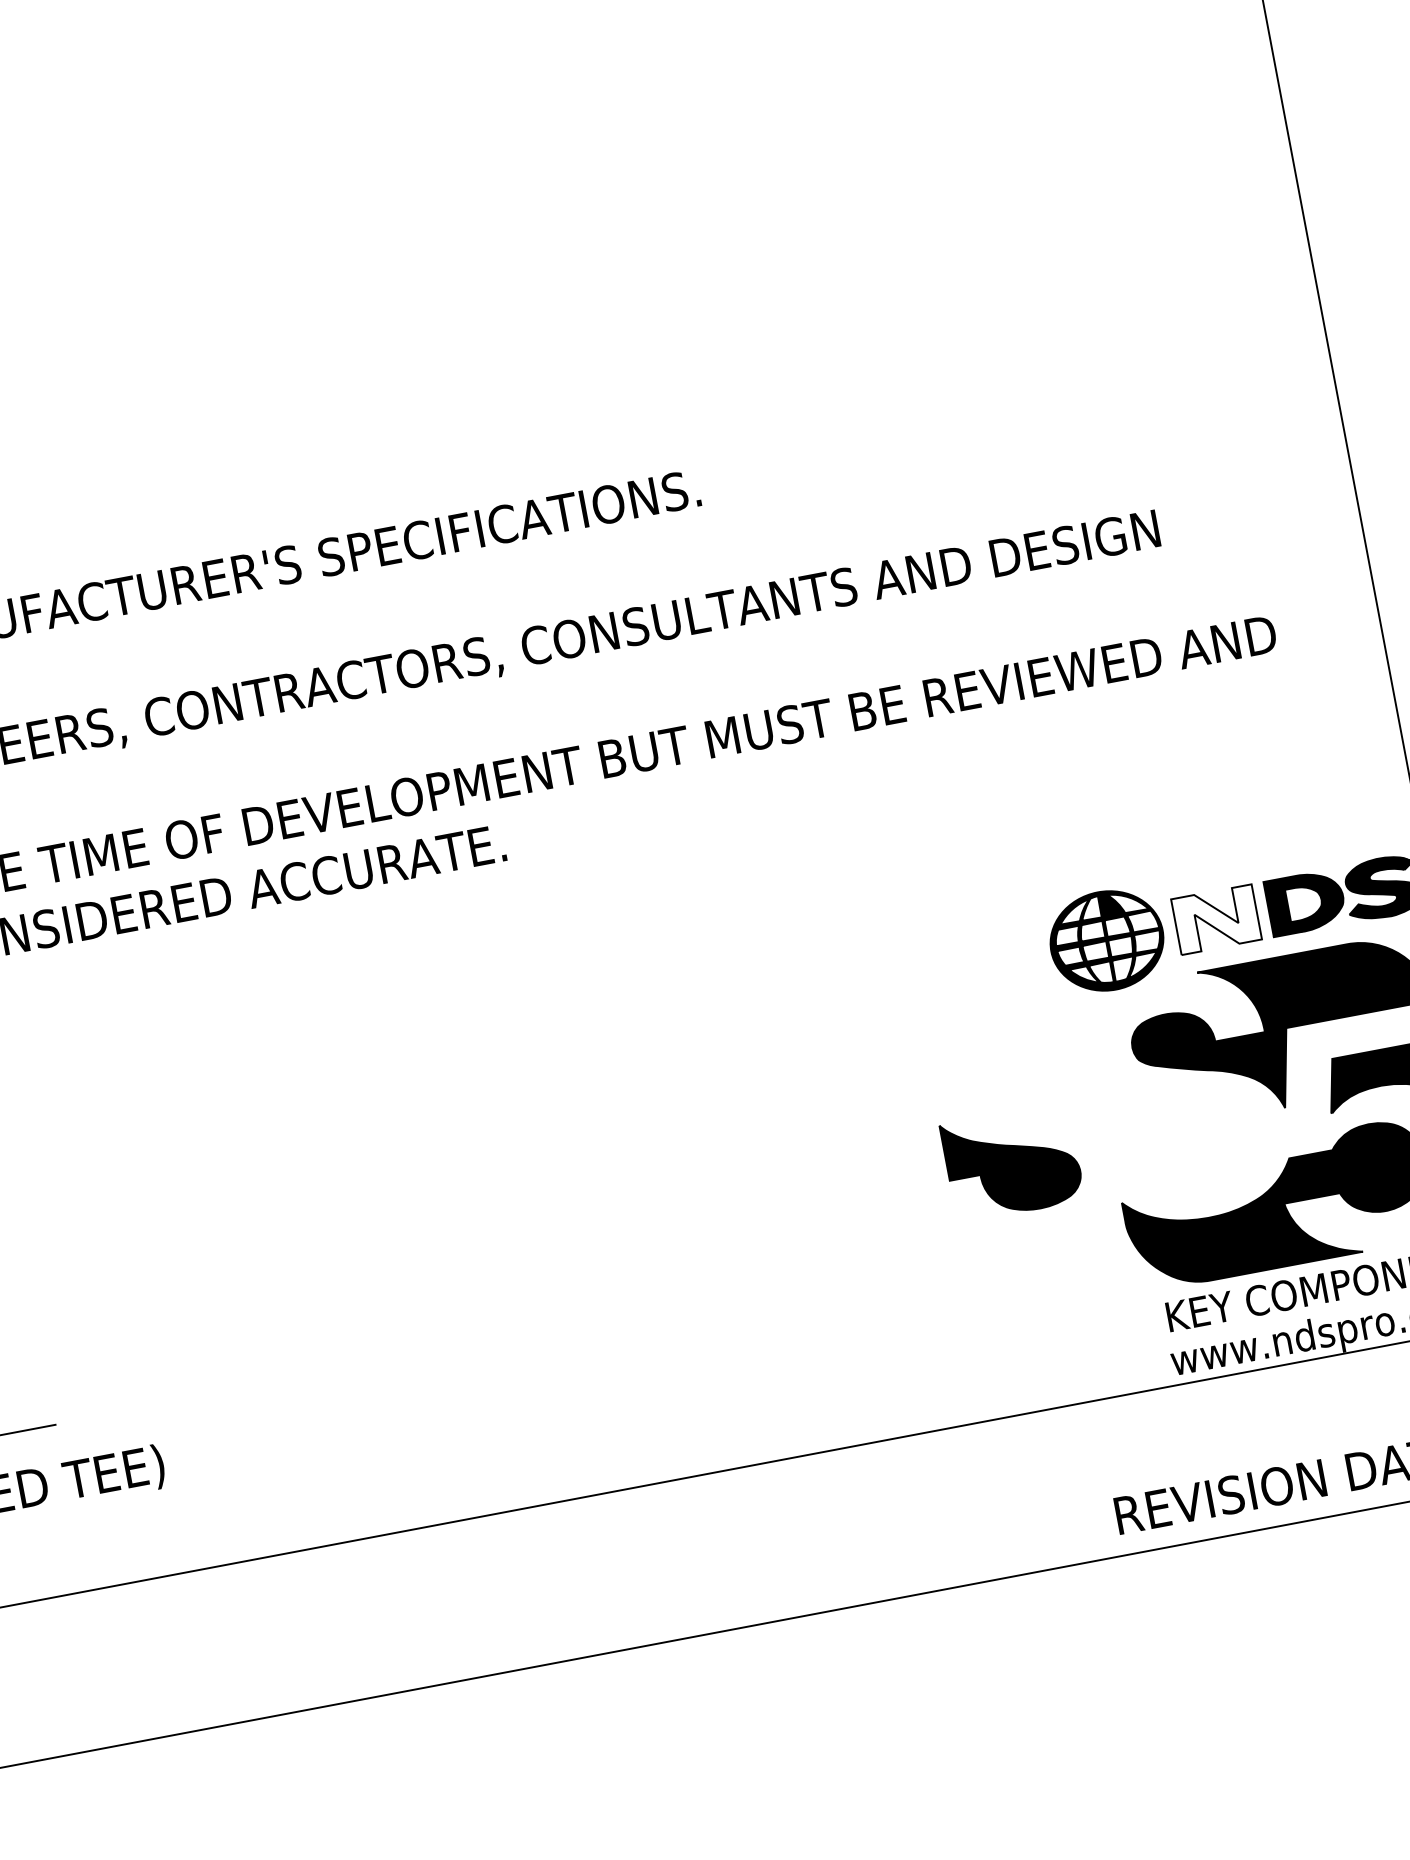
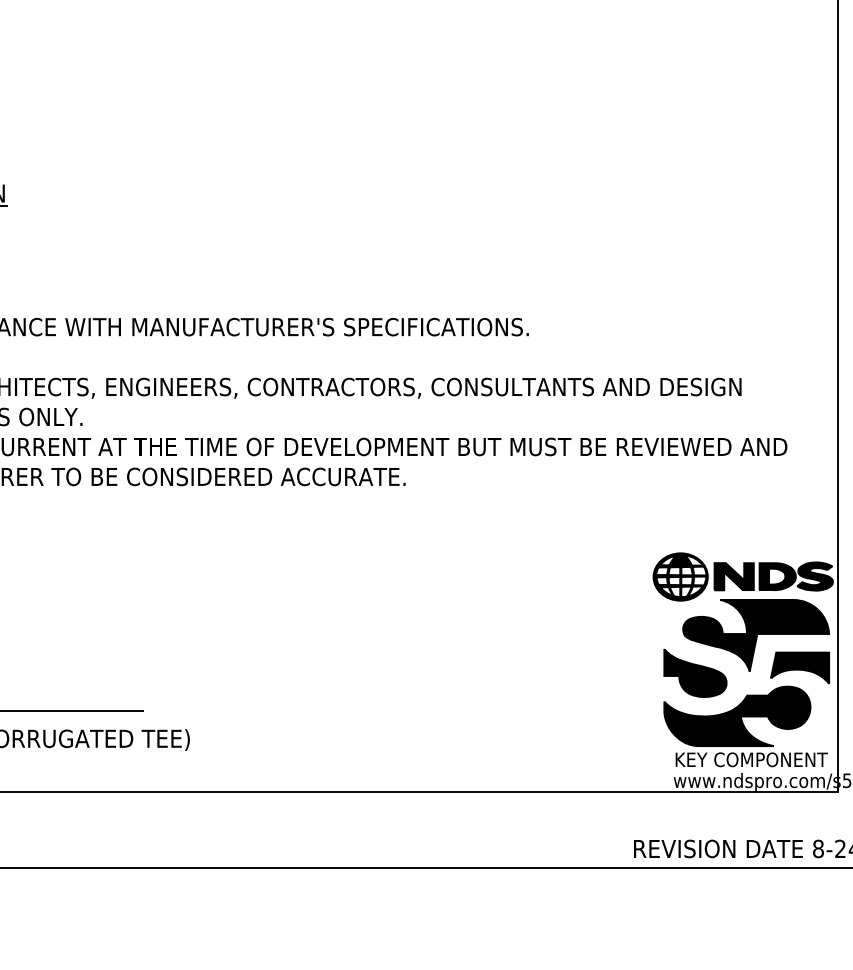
fill: (1215, 919) -> (733, 576), added
part: (1012, 1161) -> (695, 672), moved

